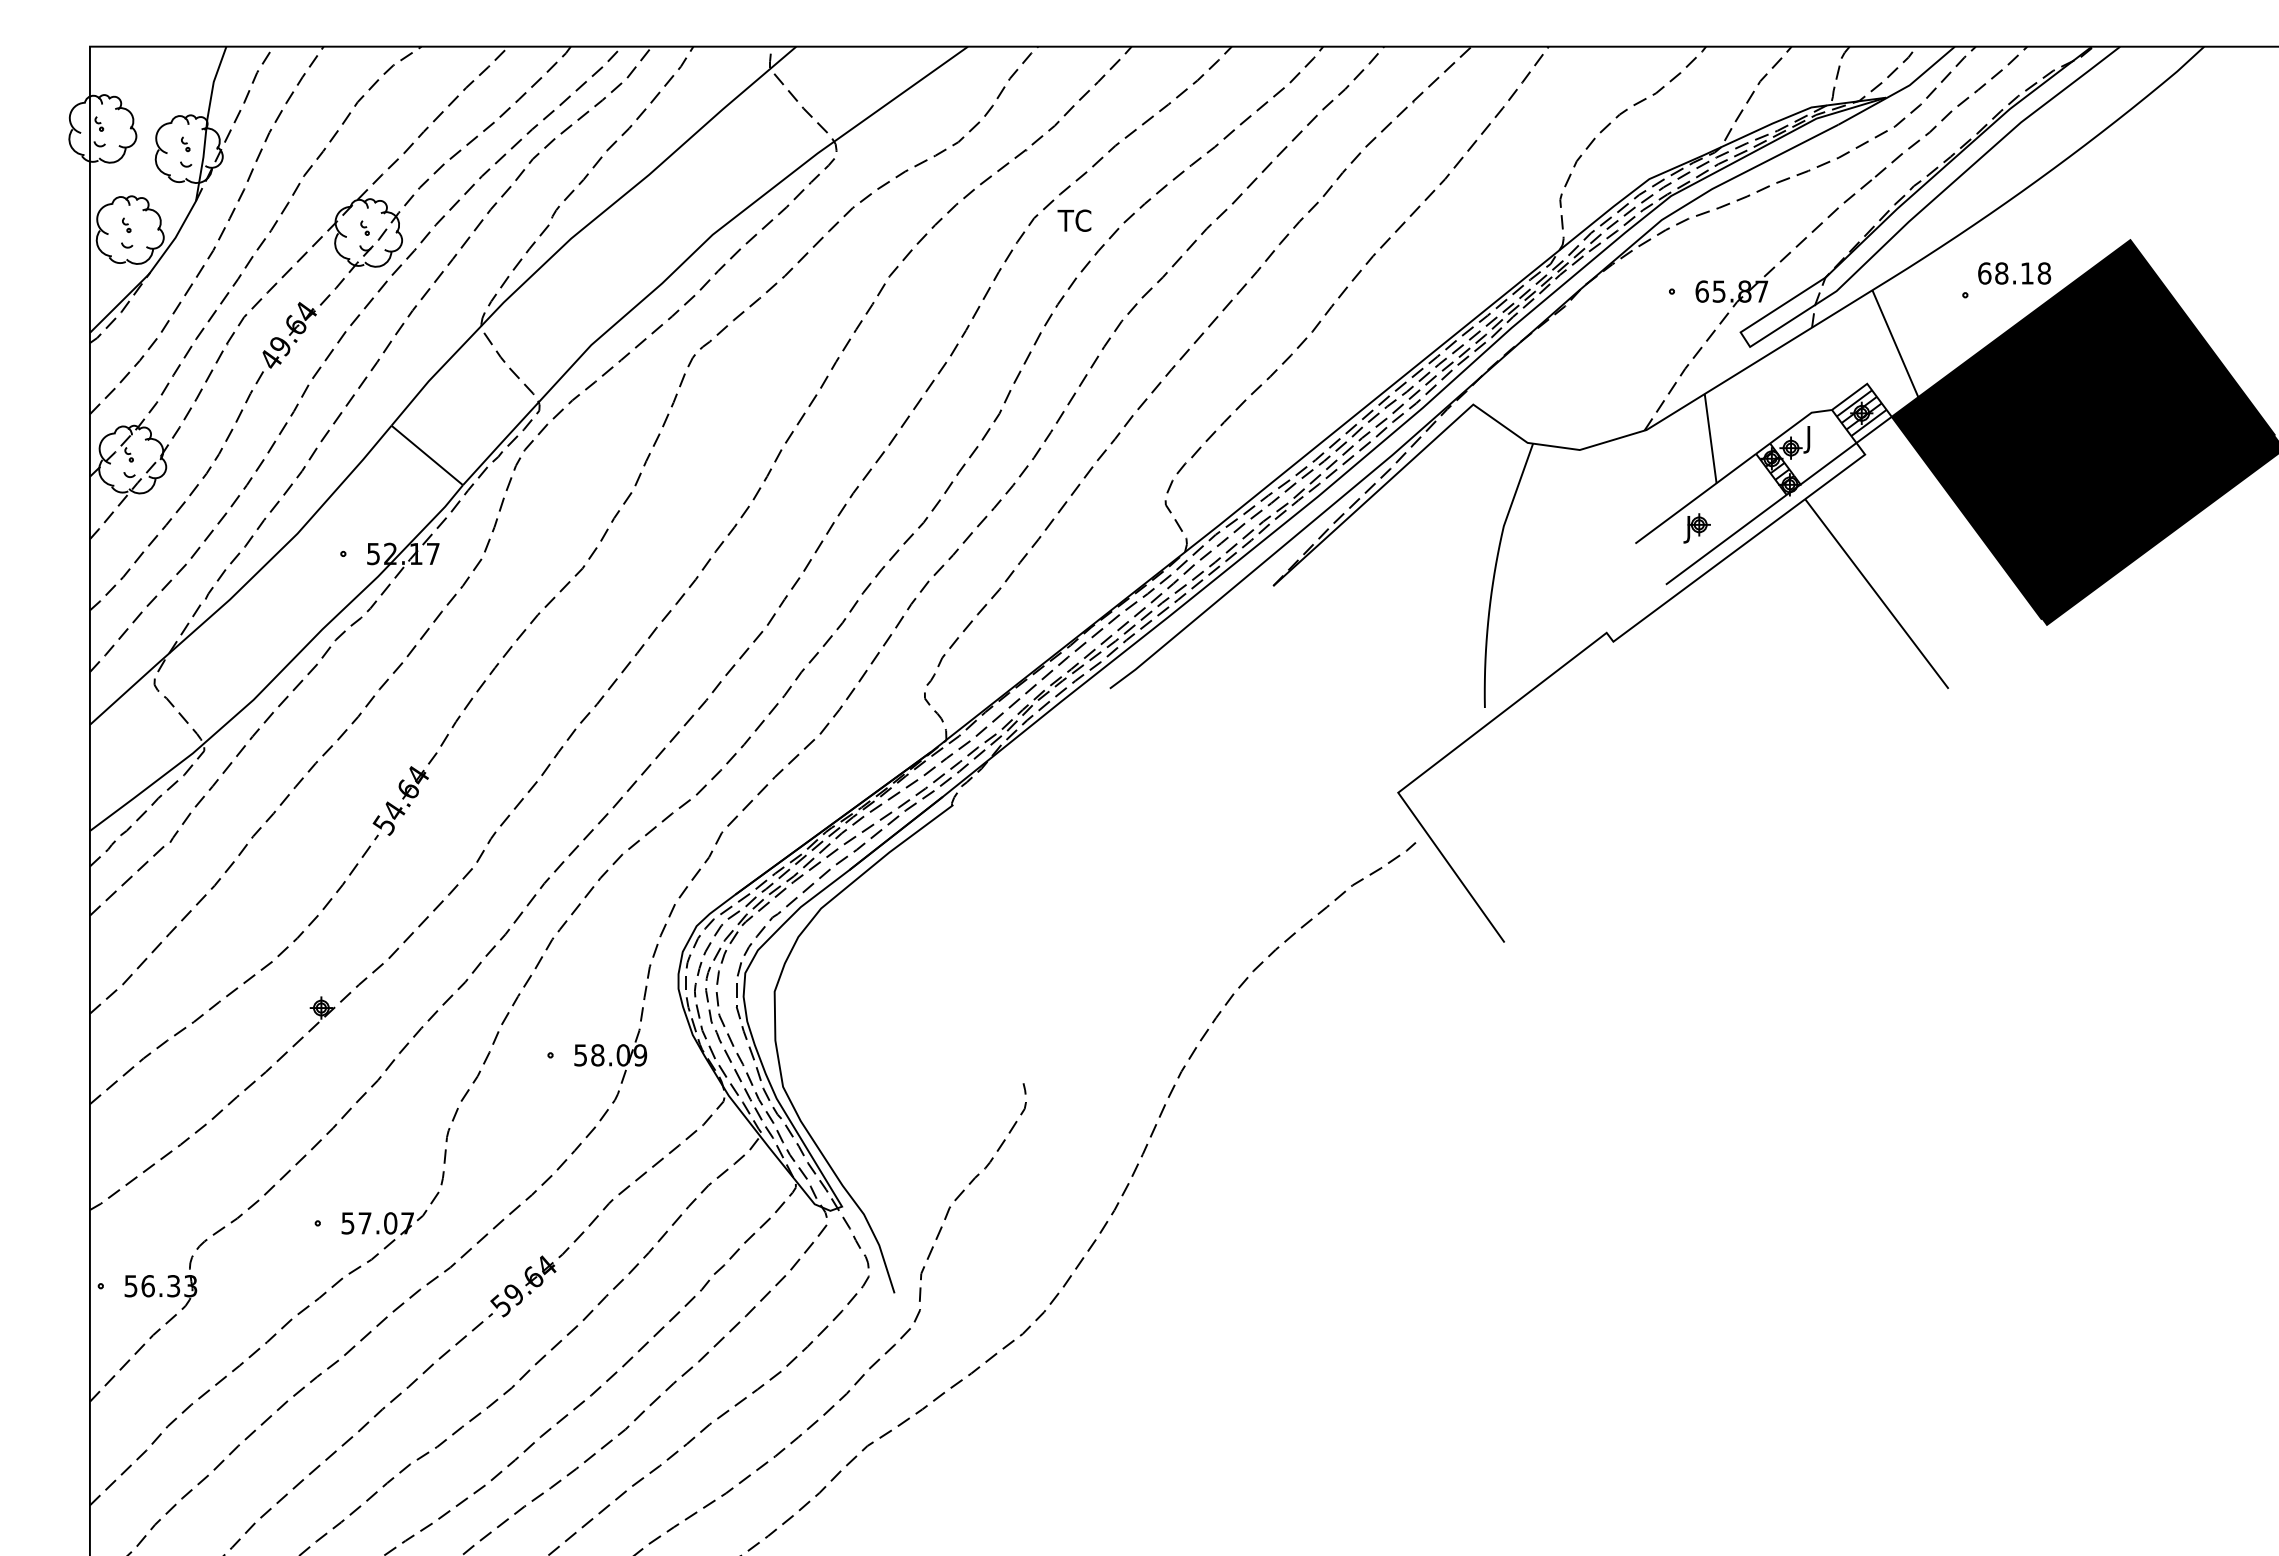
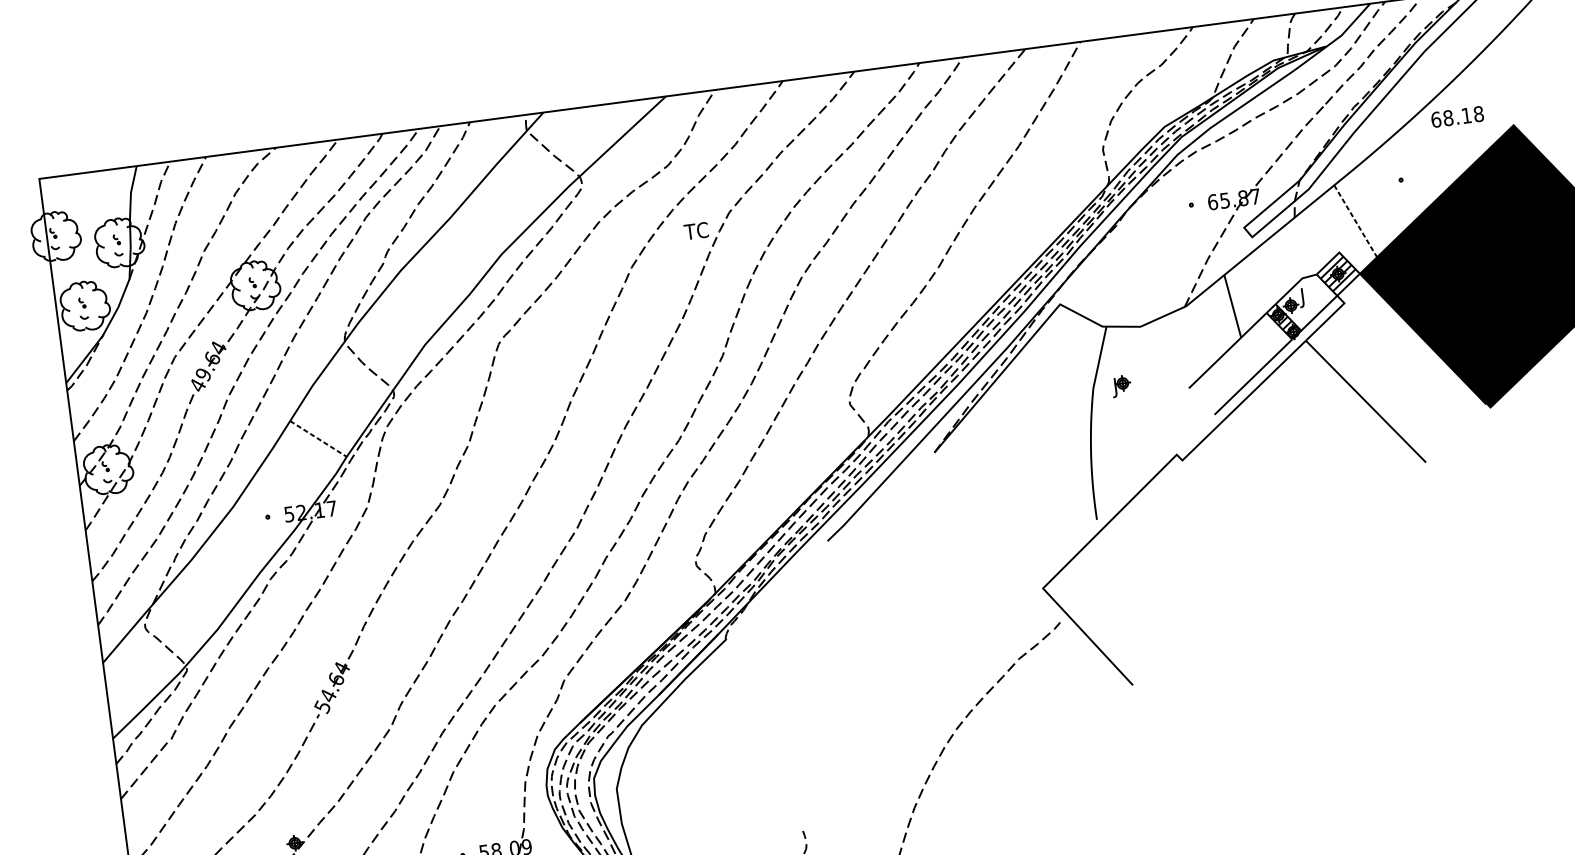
text: (1074, 220) -> (696, 230), moved
text: (2014, 273) -> (1457, 116), moved
line: (1895, 344) -> (1355, 221), solid -> dashed
line: (427, 455) -> (318, 438), solid -> dashed
part: (1696, 528) -> (1121, 386), moved

